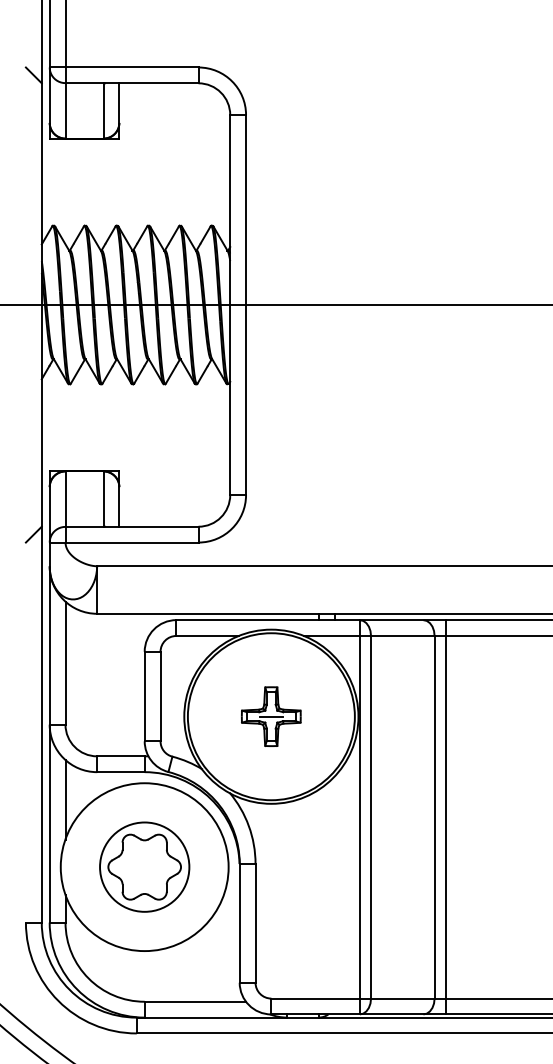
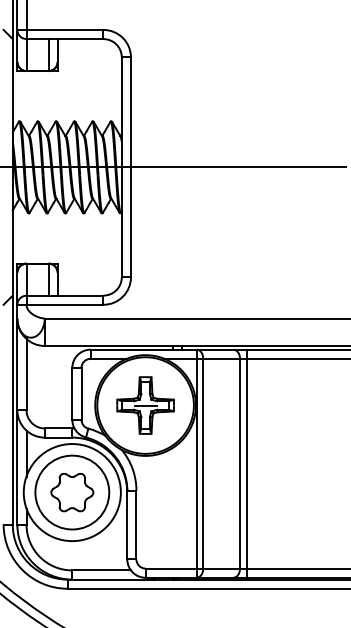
part: (271, 716) -> (145, 405), size x1.67
circle: (144, 867) -> (72, 492), size x1.43

